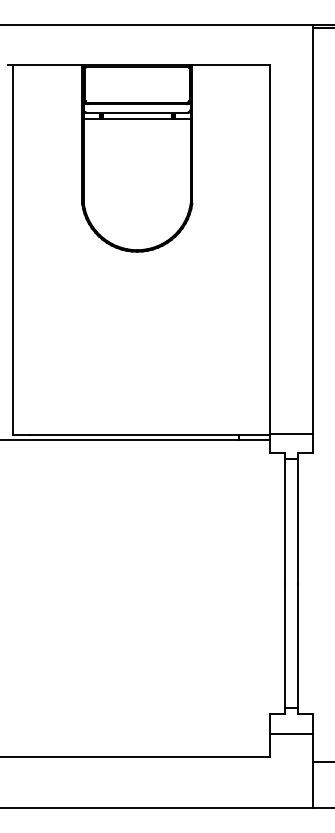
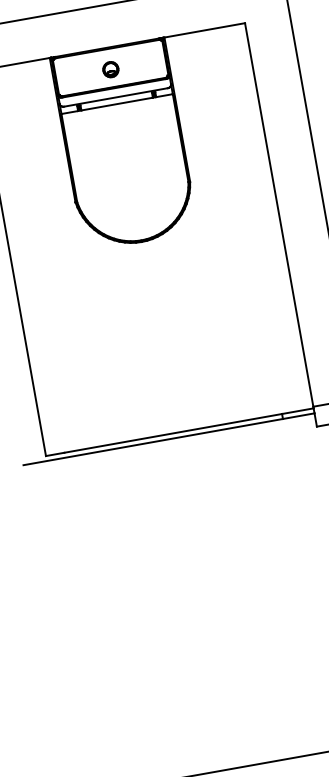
part: (137, 86) -> (111, 69), added

